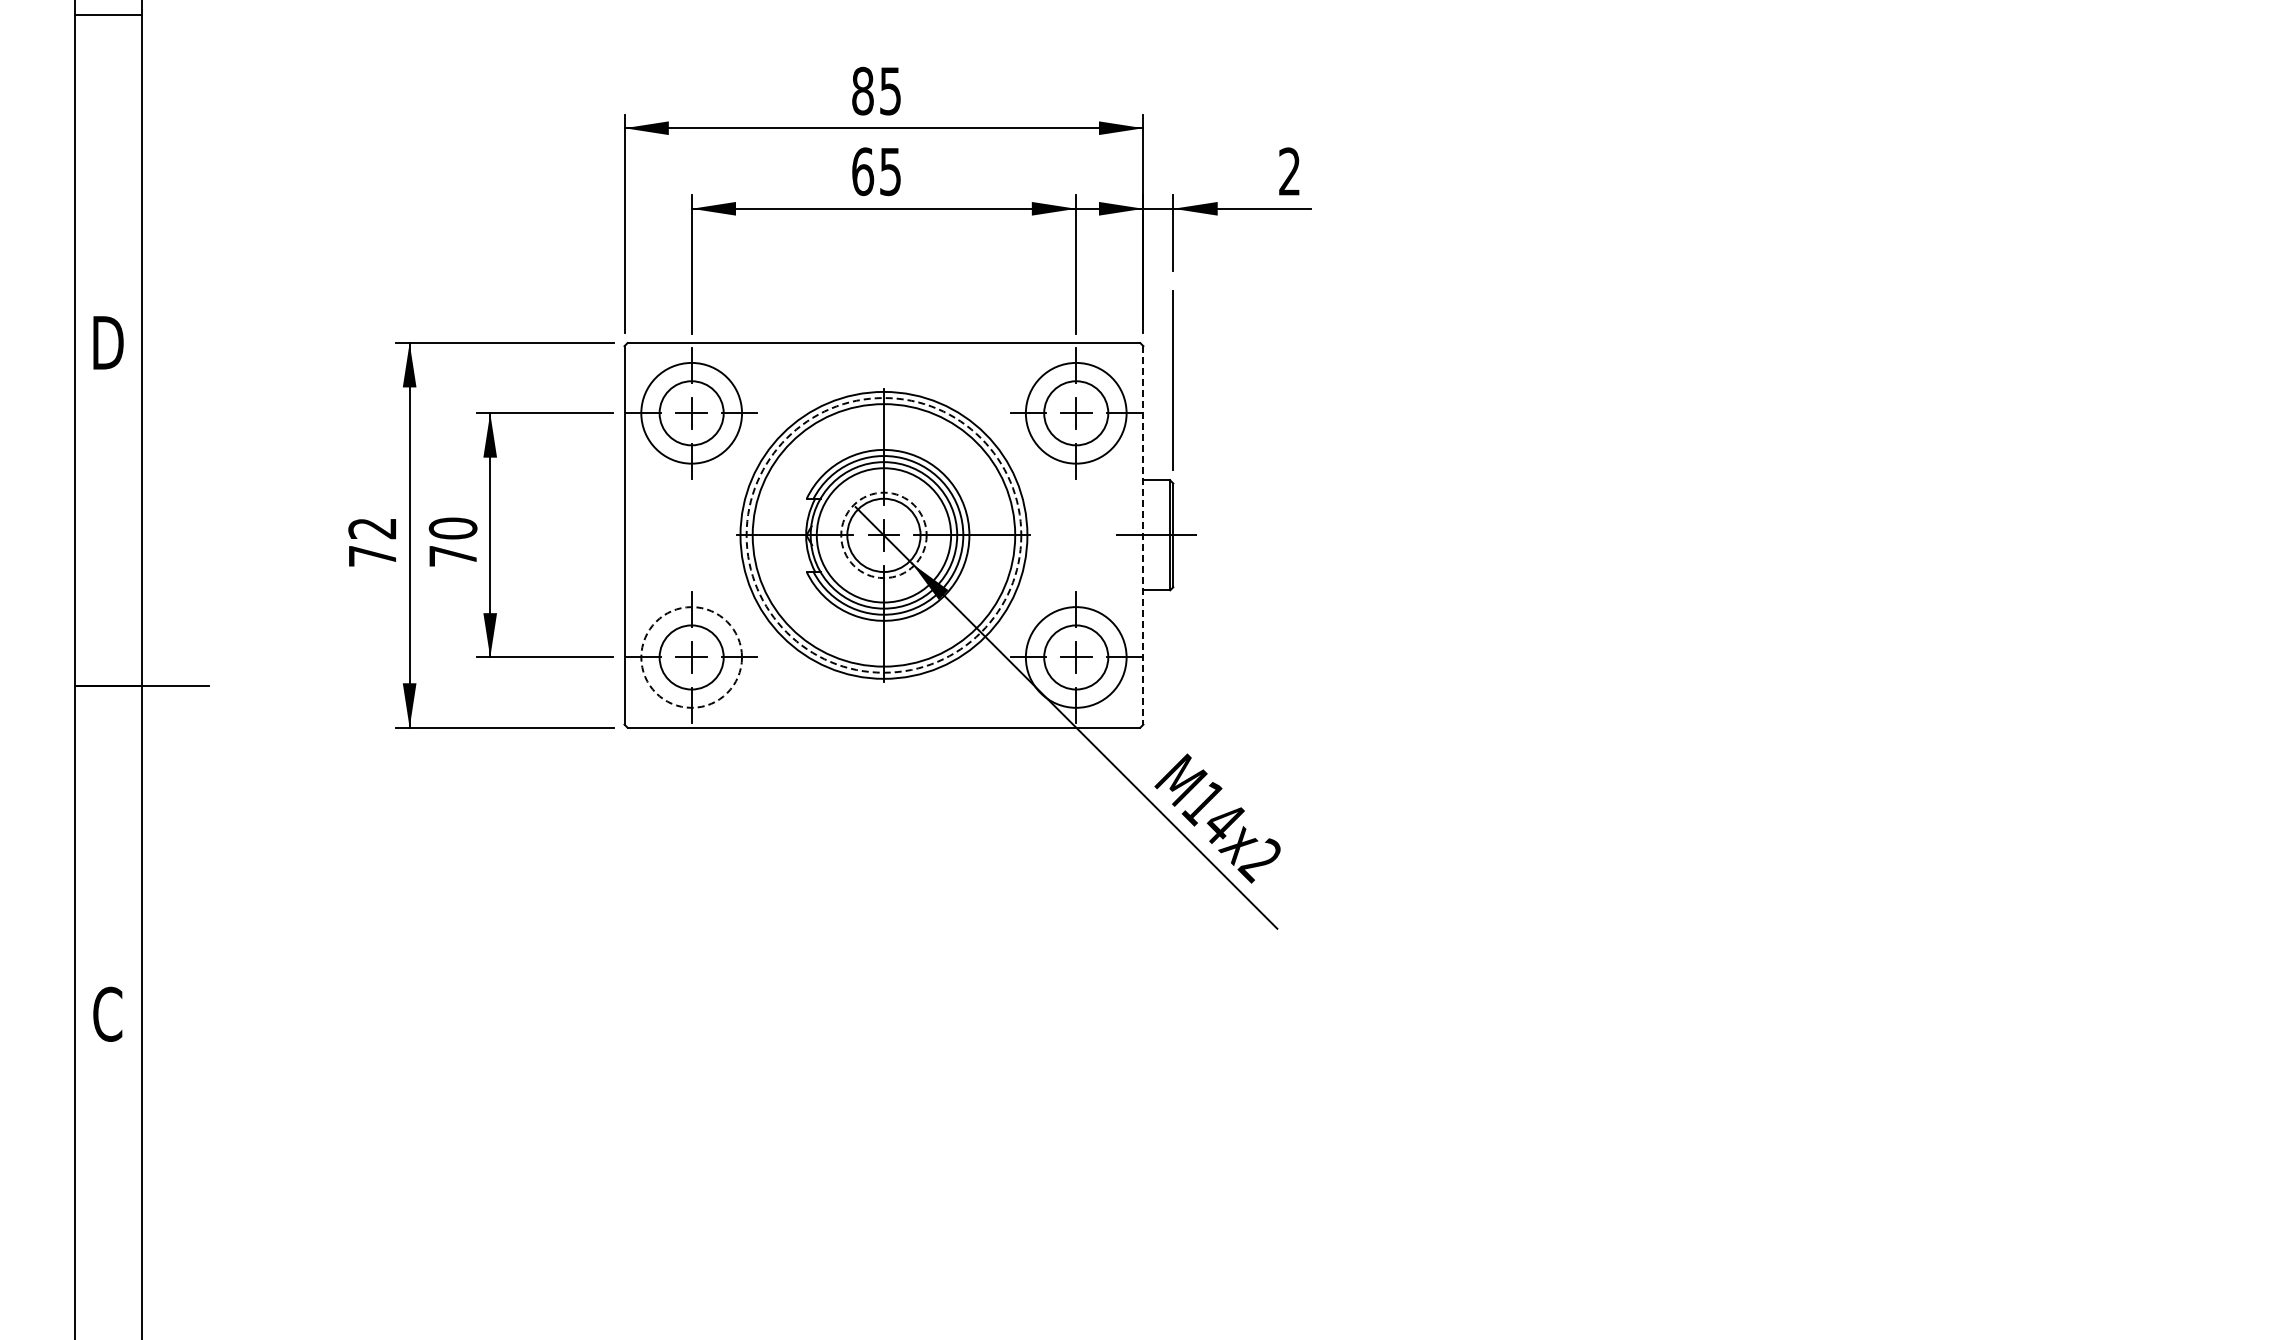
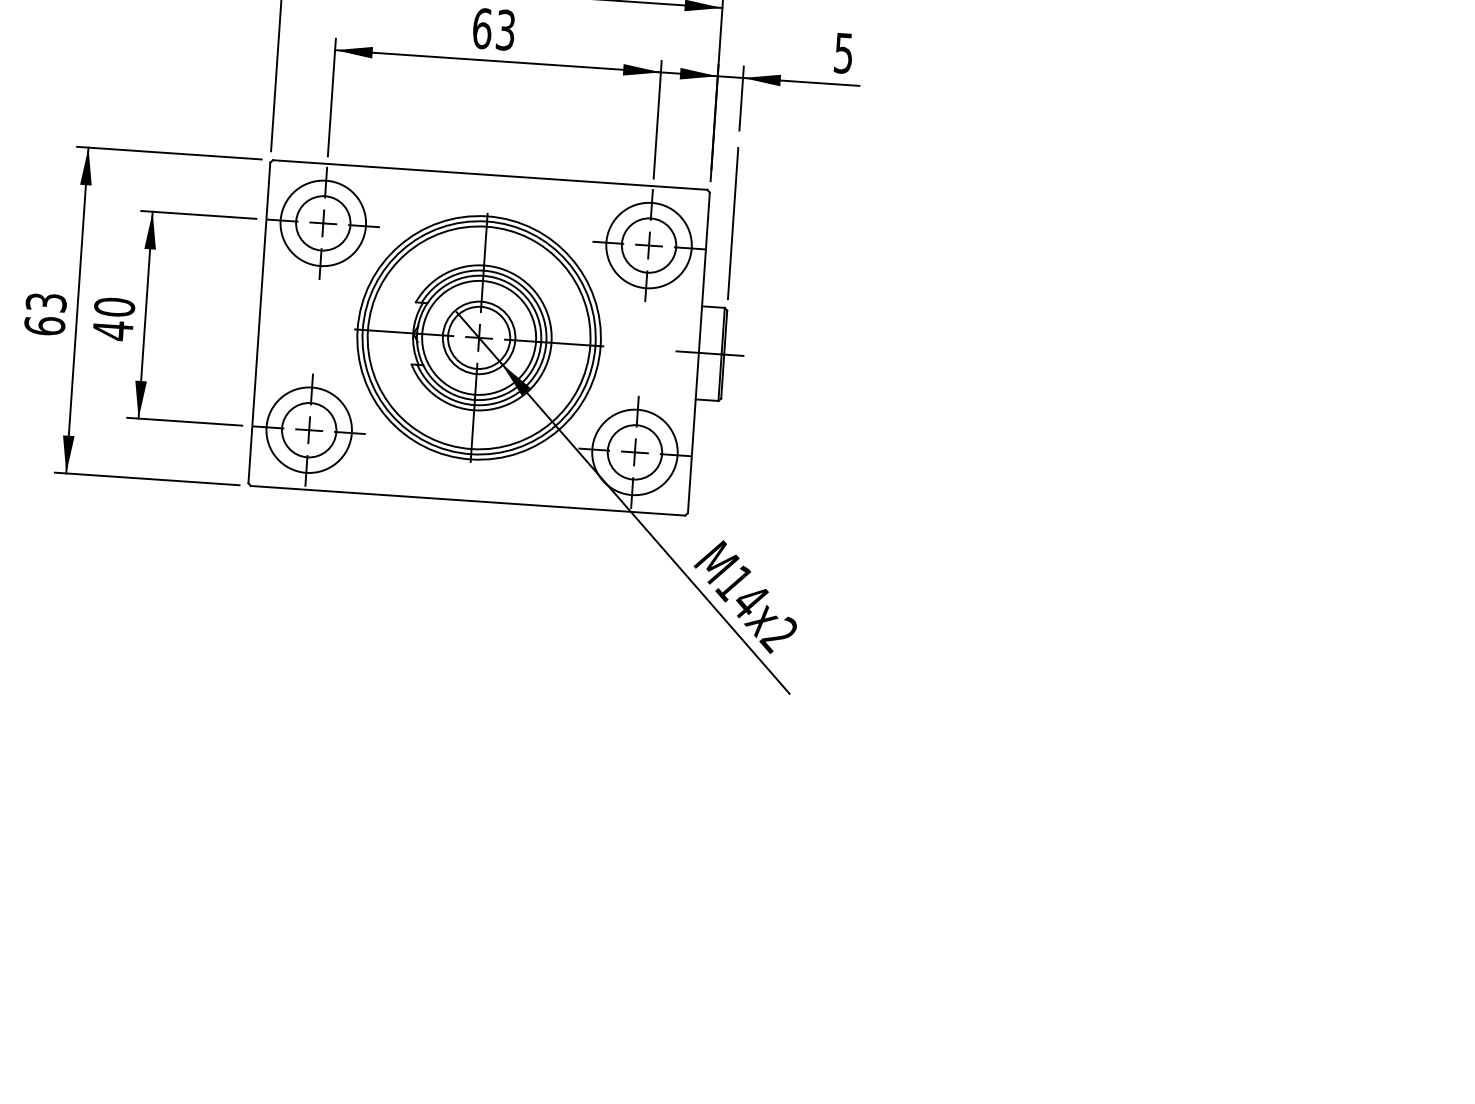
text: (890, 171) -> (505, 30), 65 -> 63
text: (1289, 171) -> (843, 53), 2 -> 5
circle: (883, 535) -> (478, 337), dashed -> solid
circle: (883, 535) -> (478, 337), dashed -> solid
line: (1143, 535) -> (698, 352), dashed -> solid
text: (372, 542) -> (45, 314), 72 -> 63
text: (452, 555) -> (112, 330), 70 -> 40
circle: (691, 657) -> (309, 430), dashed -> solid

